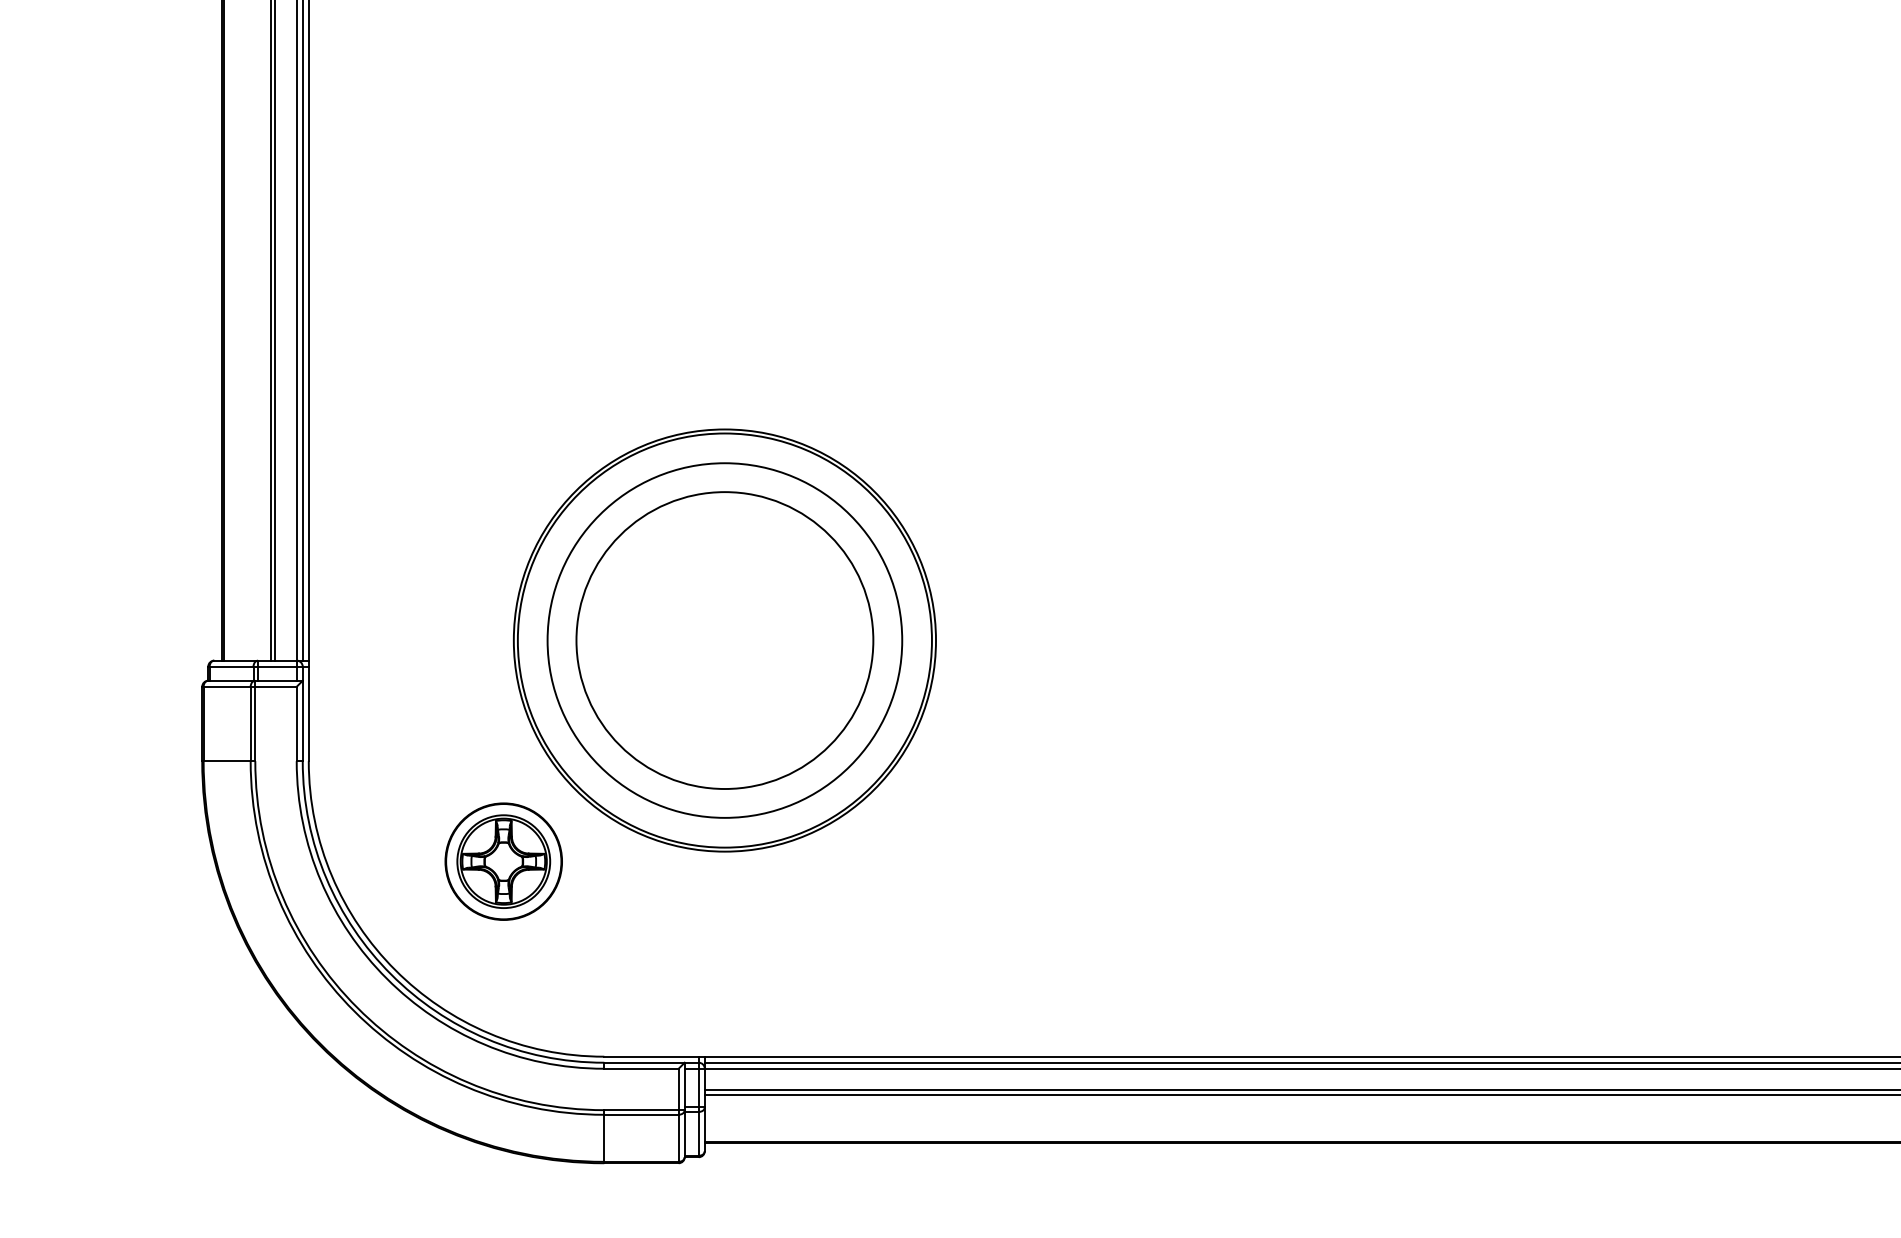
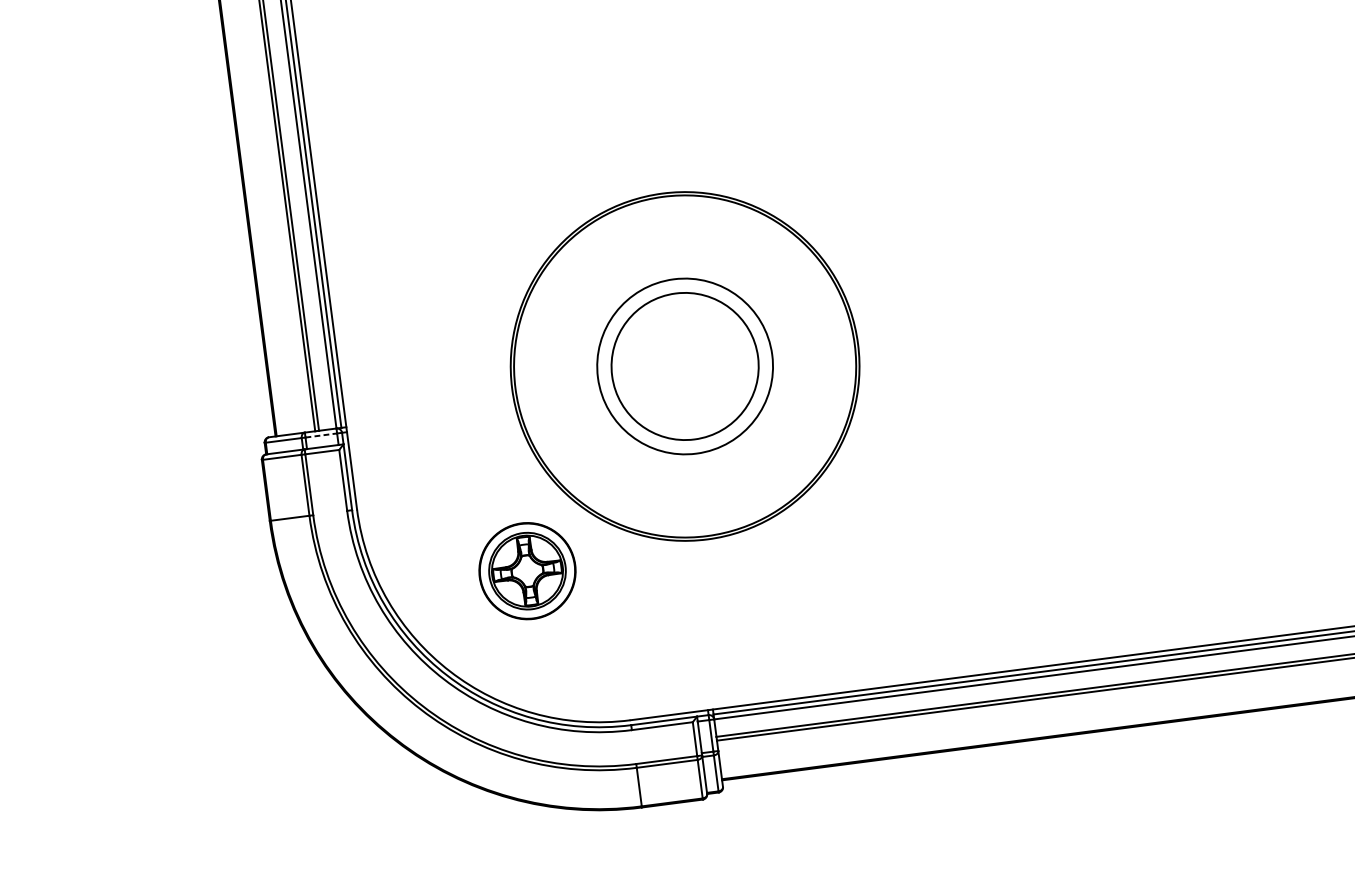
circle: (724, 640) -> (684, 366), size x0.6
circle: (724, 640) -> (684, 366), size x0.6
line: (277, 666) -> (321, 435), solid -> dashed

